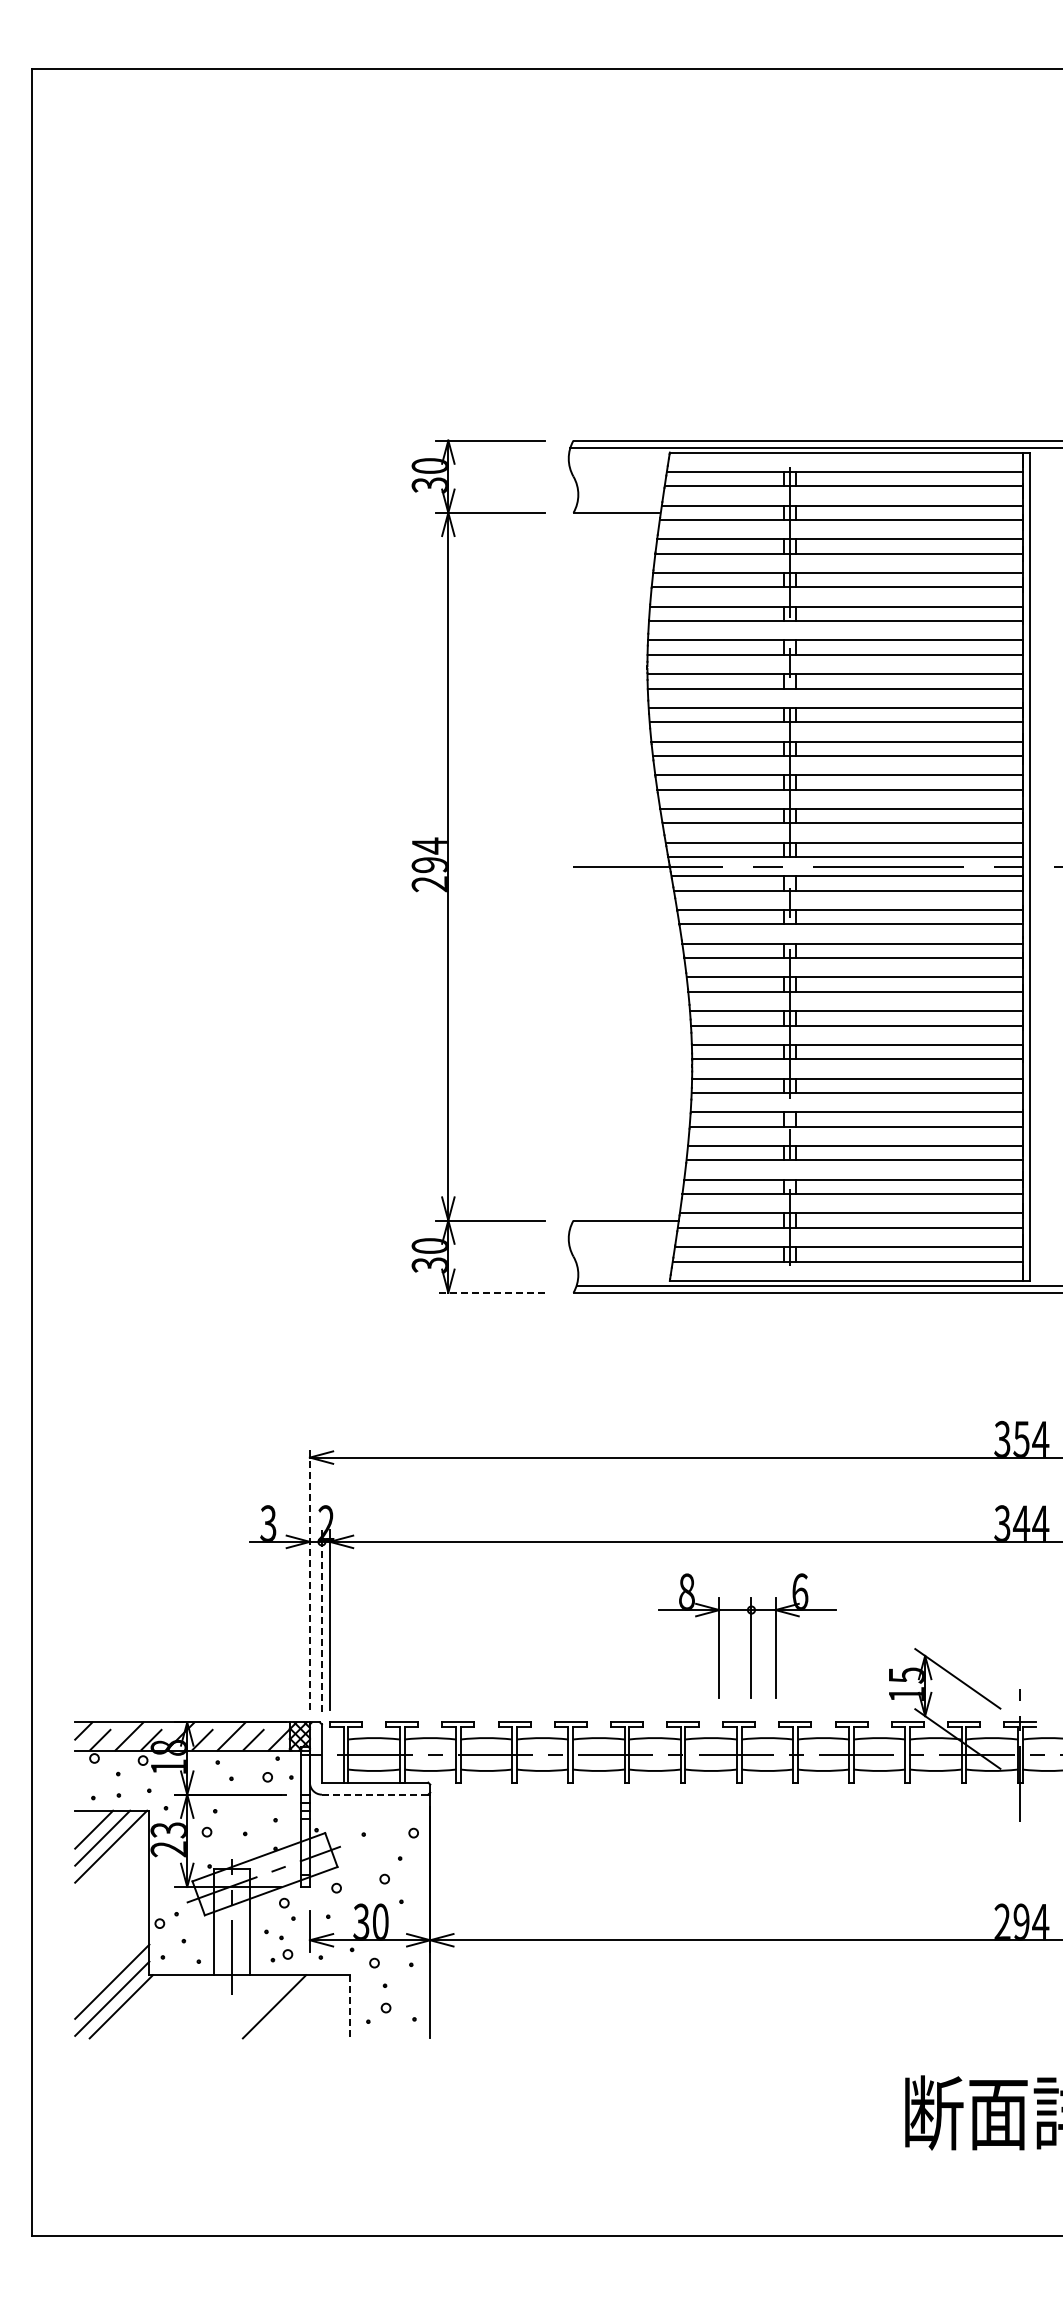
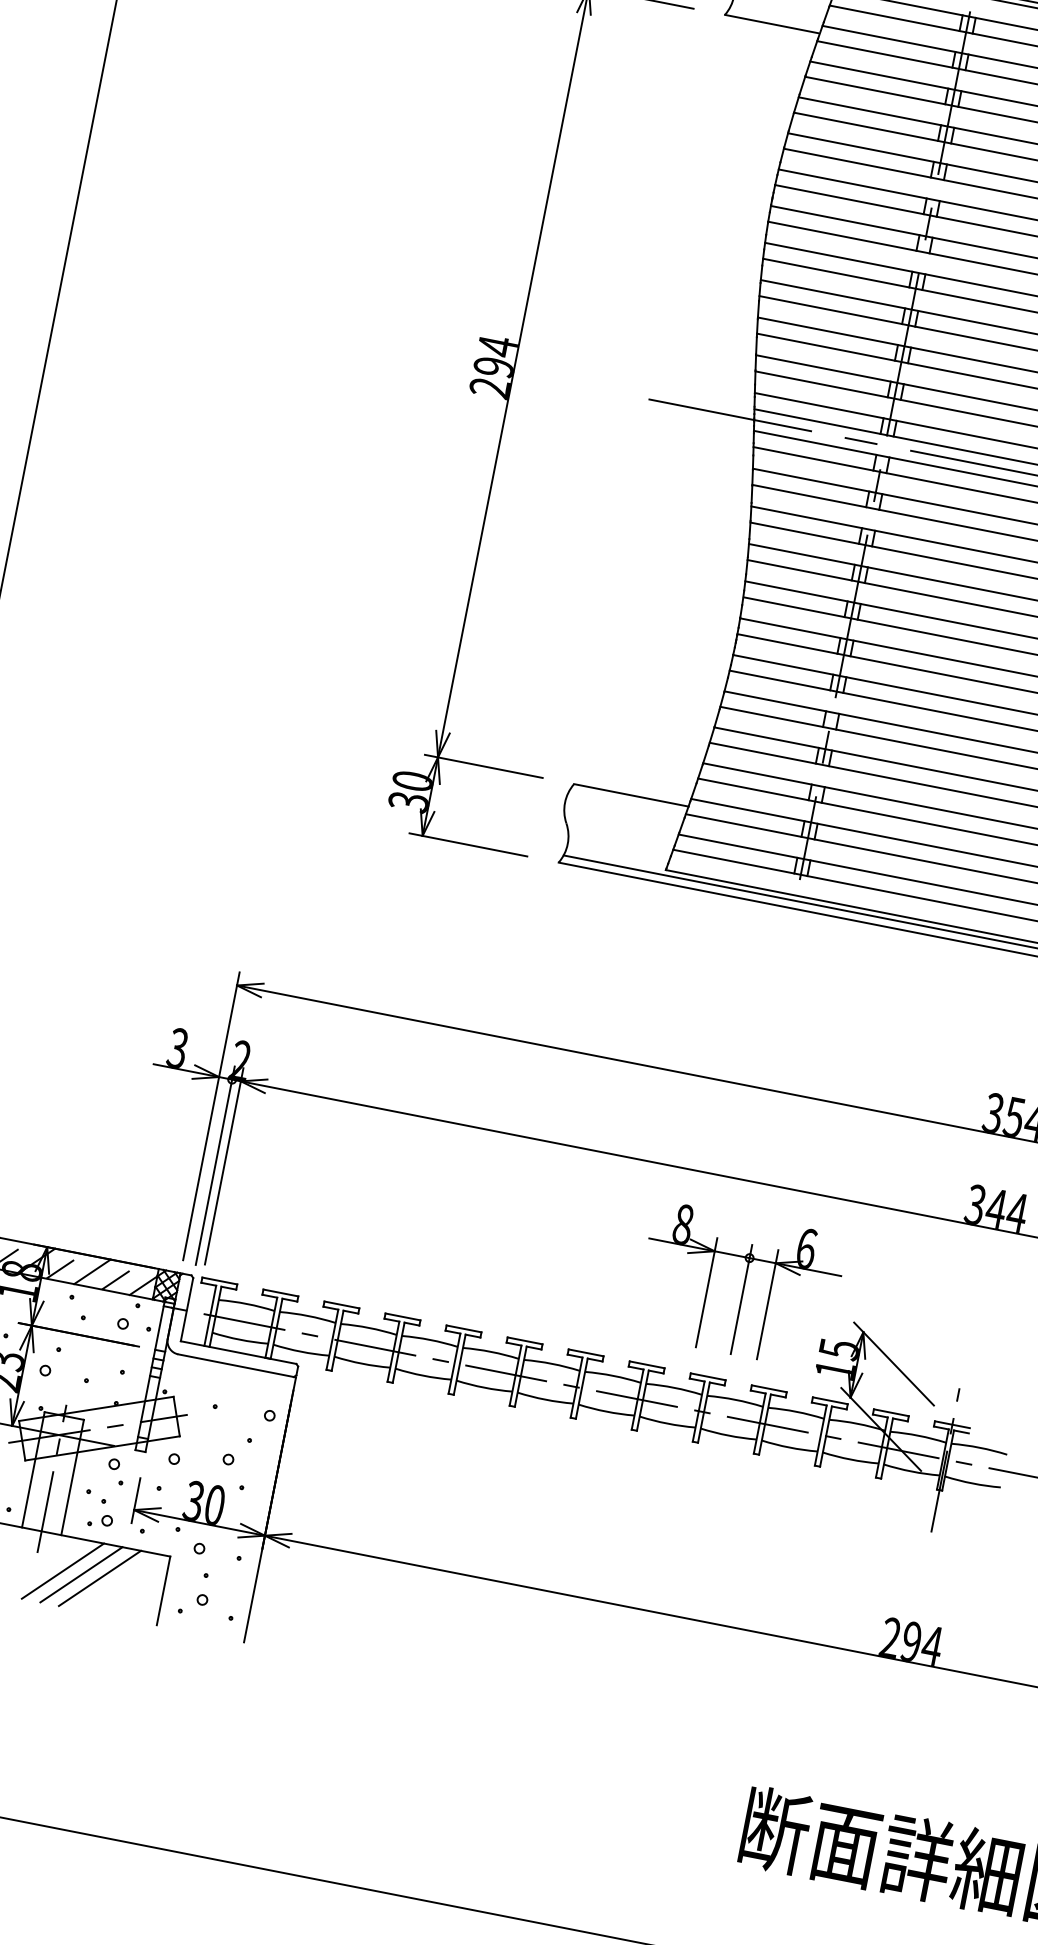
line: (489, 1292) -> (467, 844), dashed -> solid
line: (309, 1577) -> (211, 1115), dashed -> solid
line: (321, 1620) -> (214, 1164), dashed -> solid
part: (747, 1635) -> (739, 1284), moved
line: (375, 1794) -> (236, 1365), dashed -> solid
line: (257, 2006) -> (63, 1570), added
line: (291, 2006) -> (100, 1578), added
line: (350, 2006) -> (164, 1590), dashed -> solid

